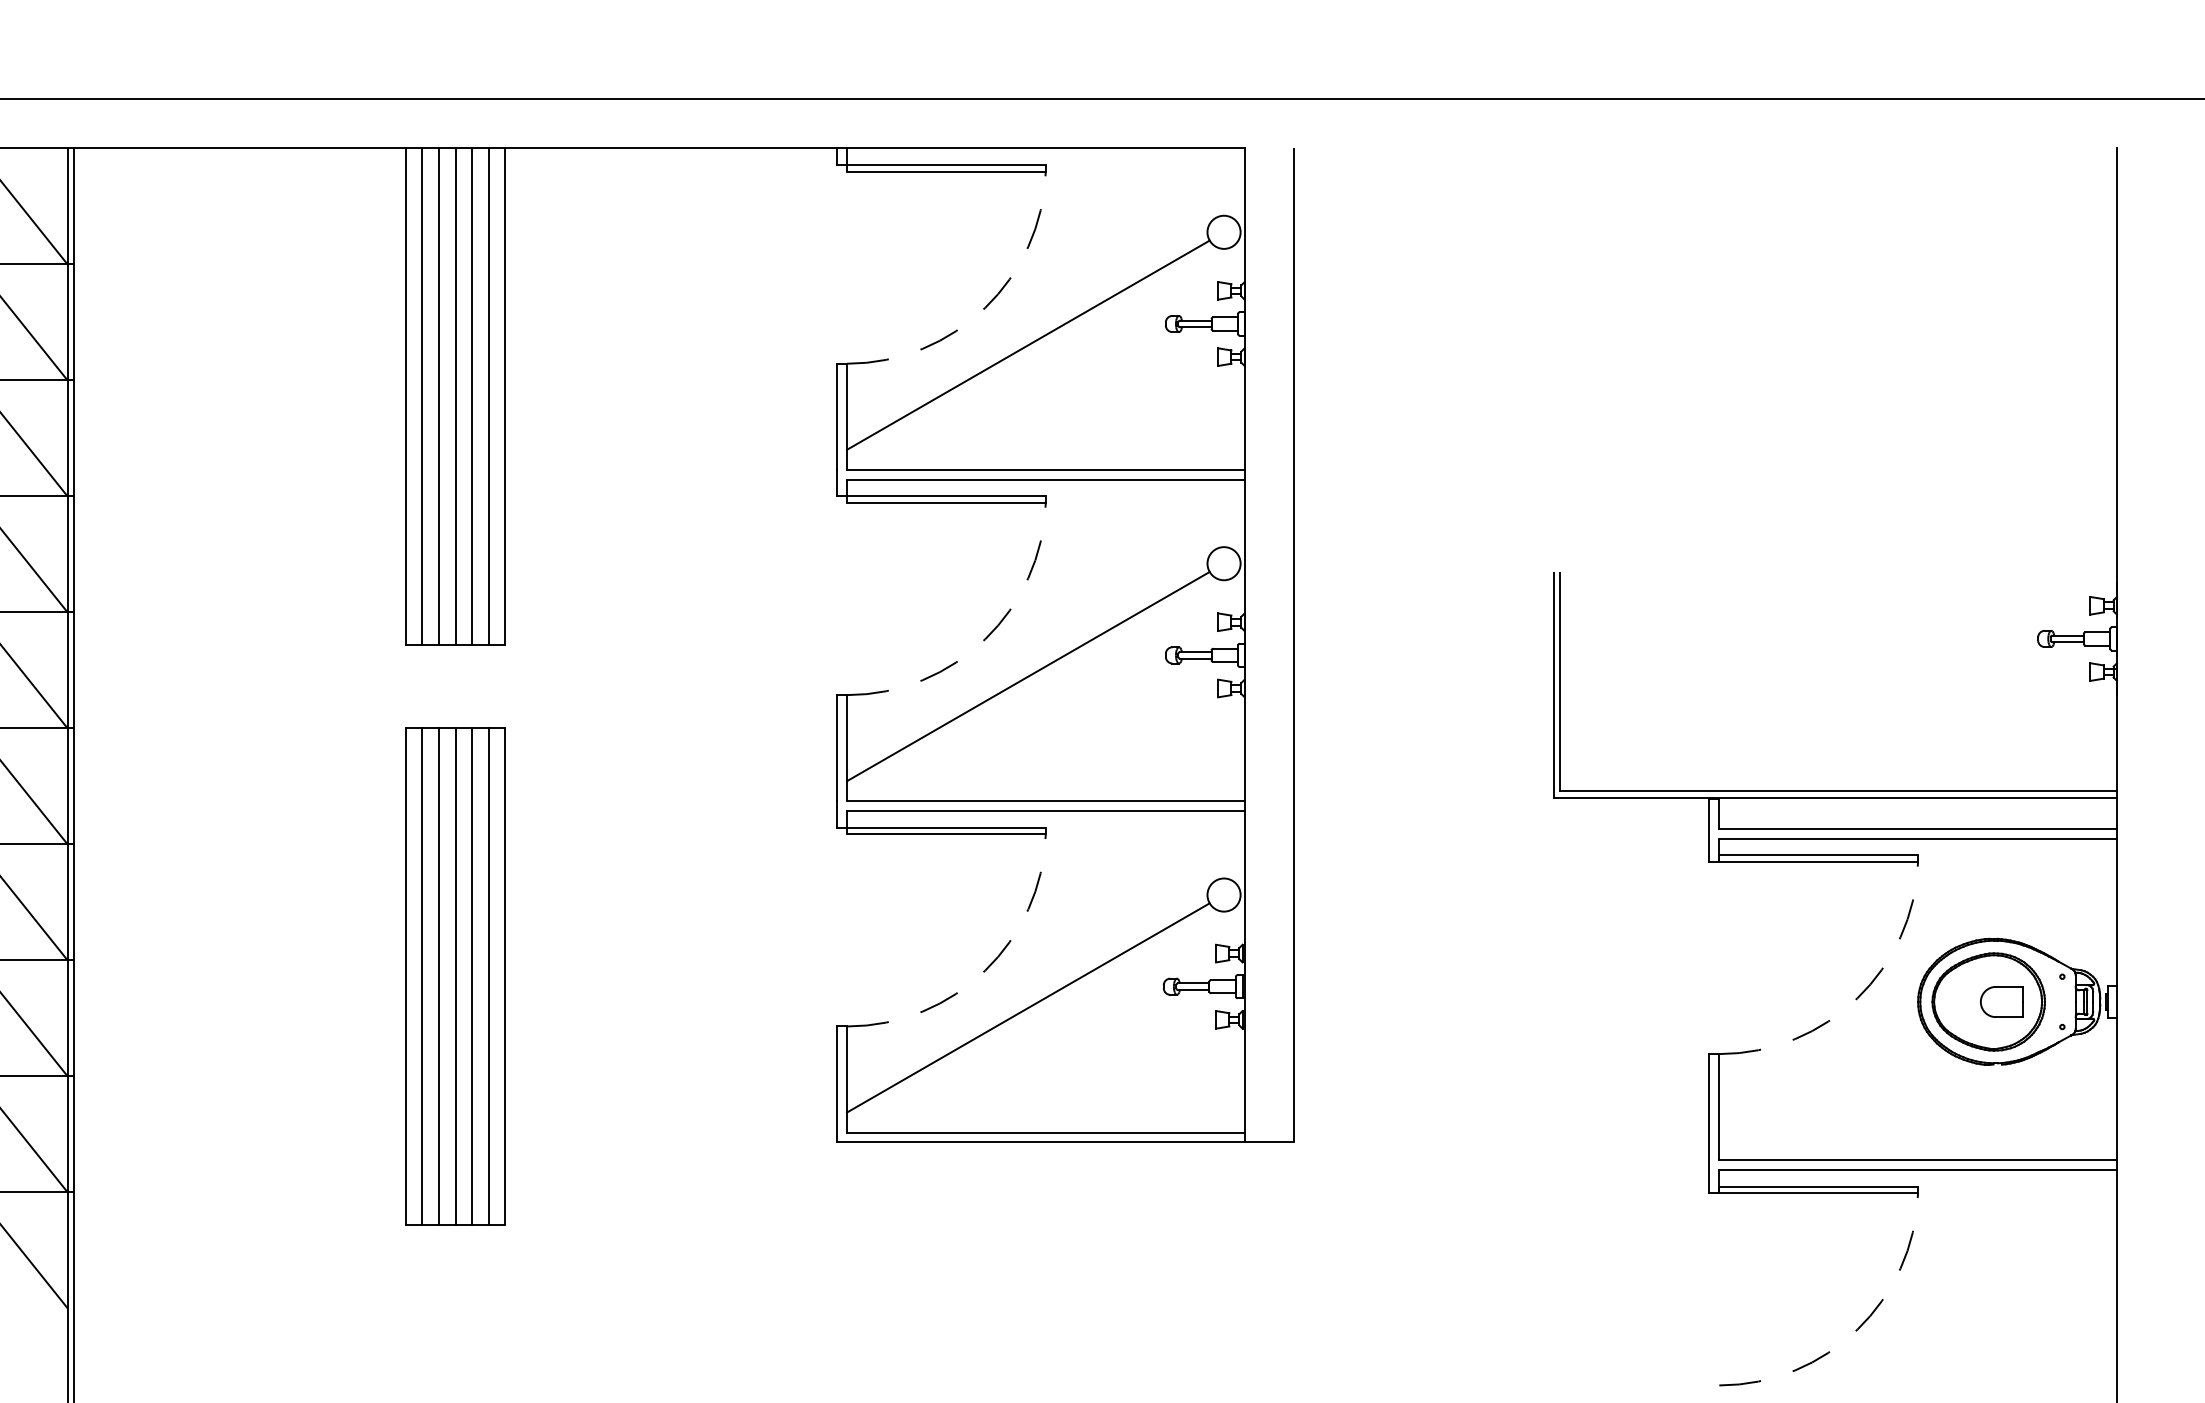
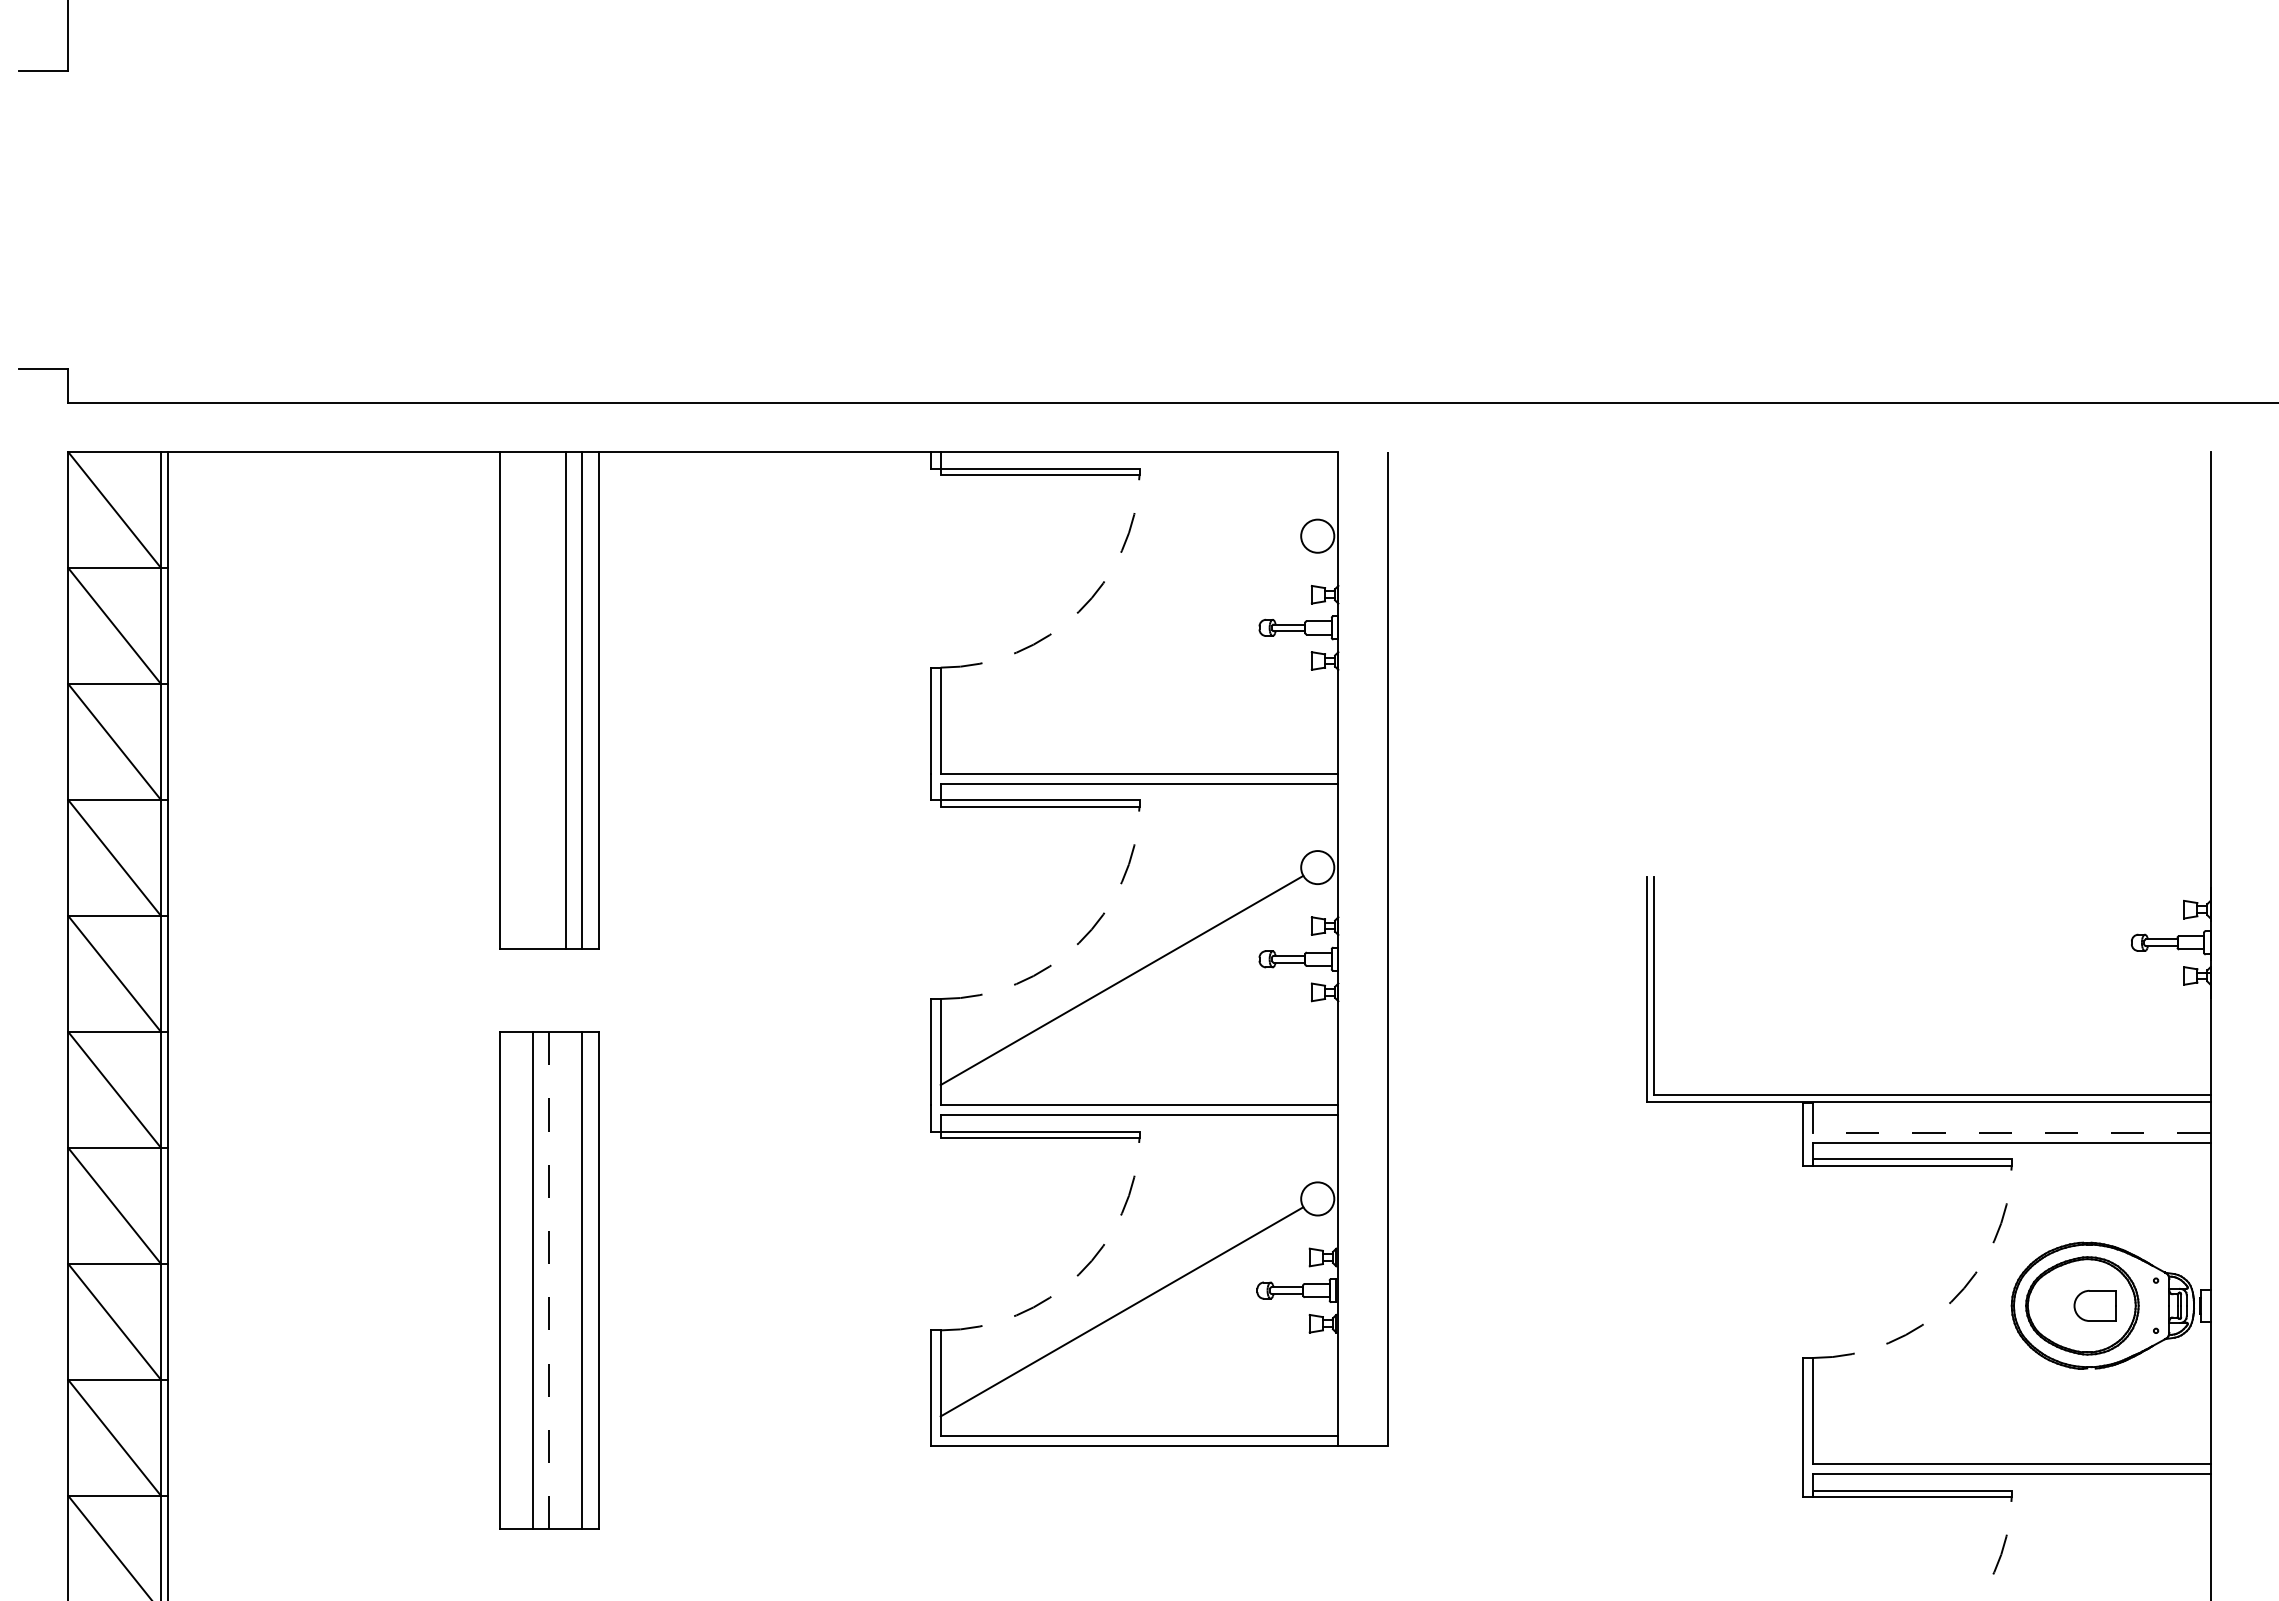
line: (1027, 344) -> (1121, 648), removed
line: (422, 396) -> (516, 700), removed
line: (438, 396) -> (532, 700), removed
line: (455, 396) -> (549, 700), removed
line: (1917, 828) -> (2011, 1132), solid -> dashed
line: (422, 976) -> (516, 1280), removed
line: (455, 976) -> (549, 1280), solid -> dashed
line: (471, 976) -> (565, 1280), removed

